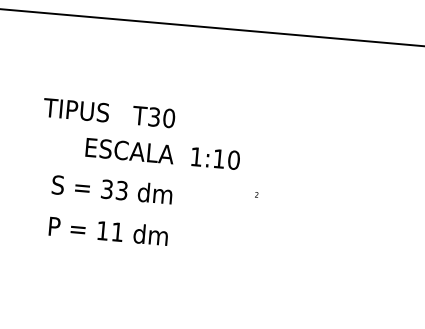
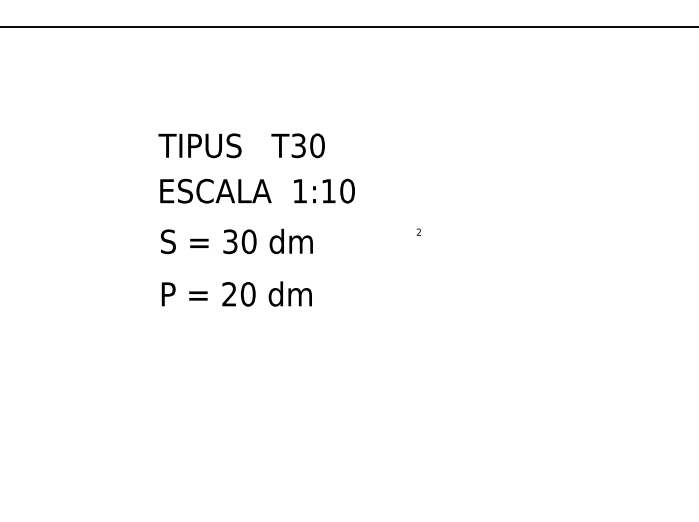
text: (109, 112) -> (241, 145), moved
text: (162, 153) -> (257, 190), moved
text: (121, 190) -> (248, 241), 33 -> 30
text: (109, 231) -> (238, 294), 11 -> 20

